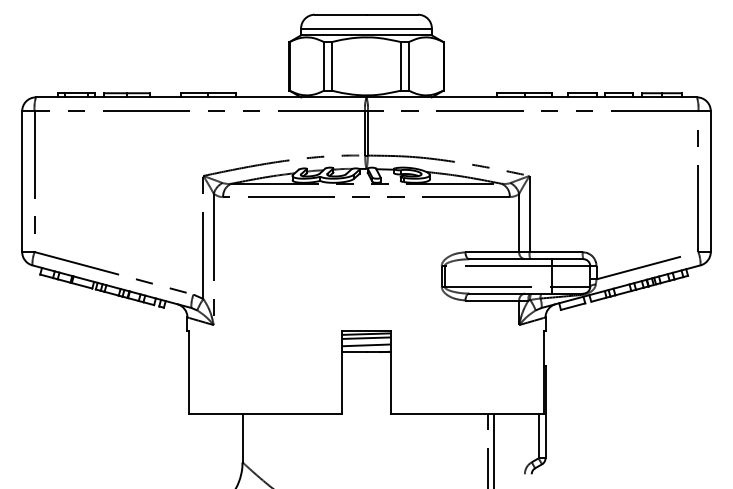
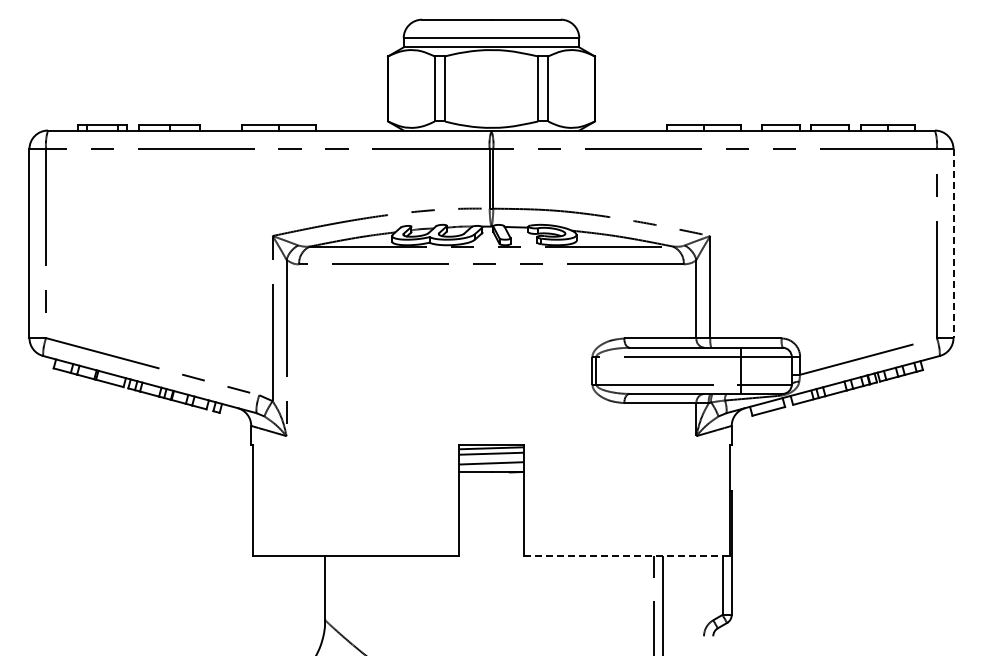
line: (710, 181) -> (953, 243), solid -> dashed
line: (467, 414) -> (627, 555), solid -> dashed

